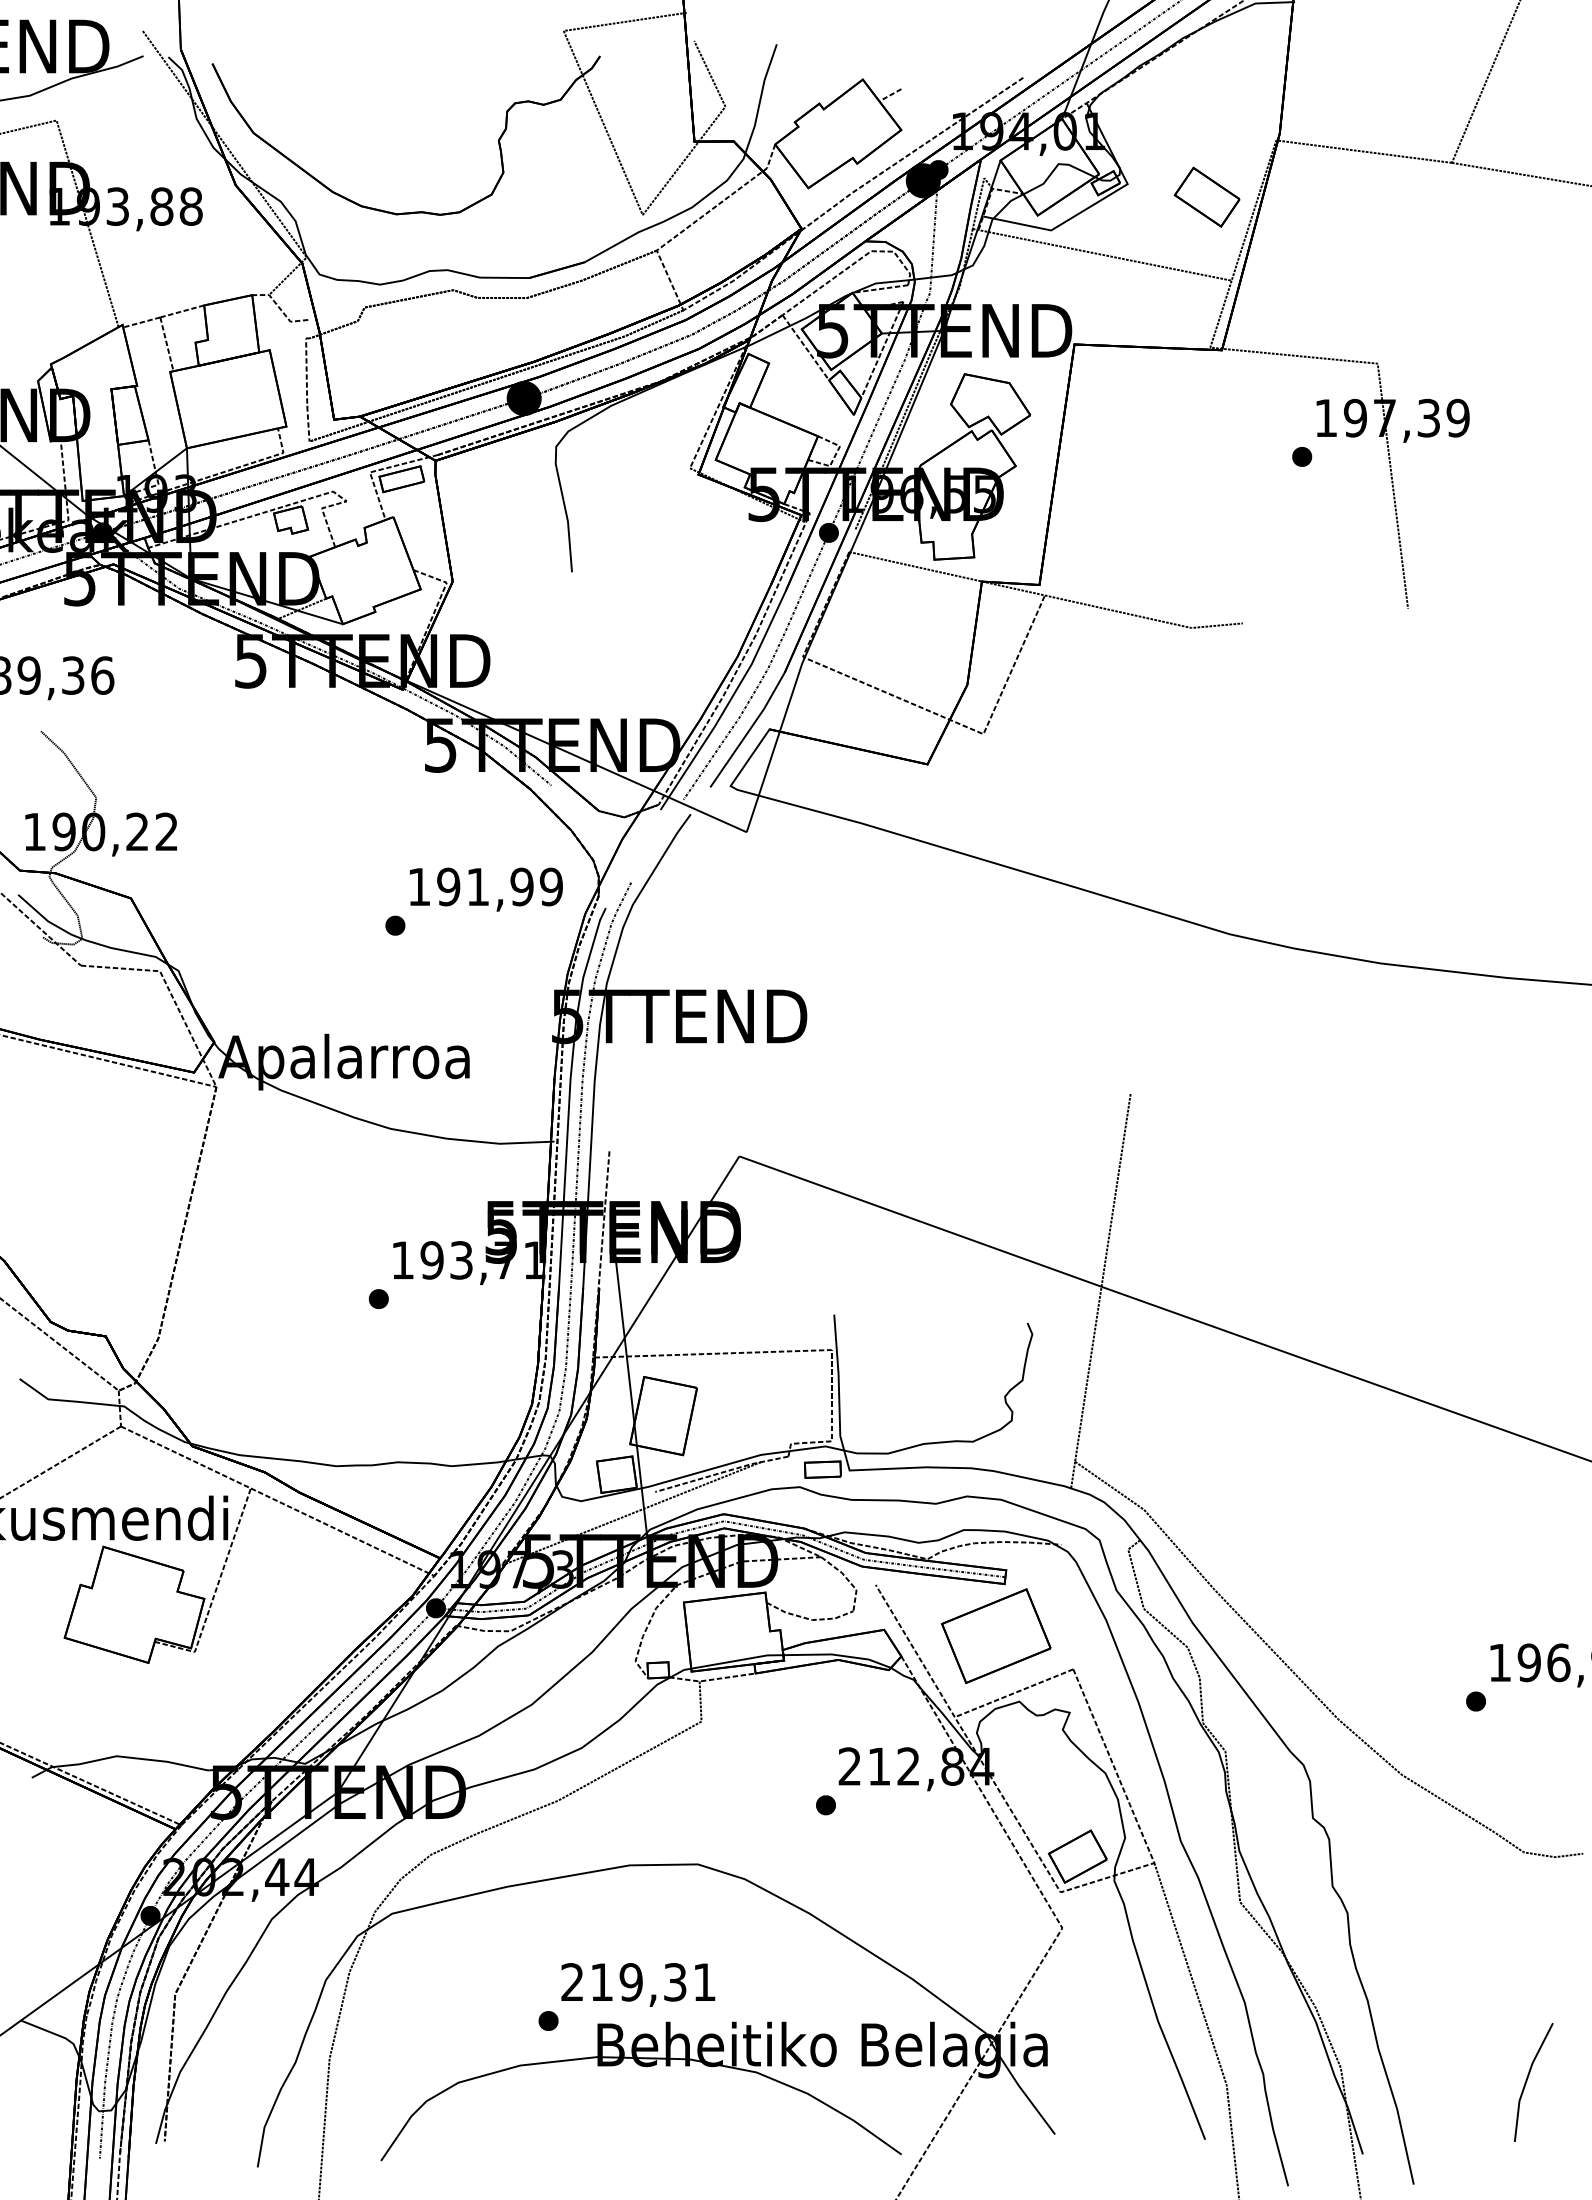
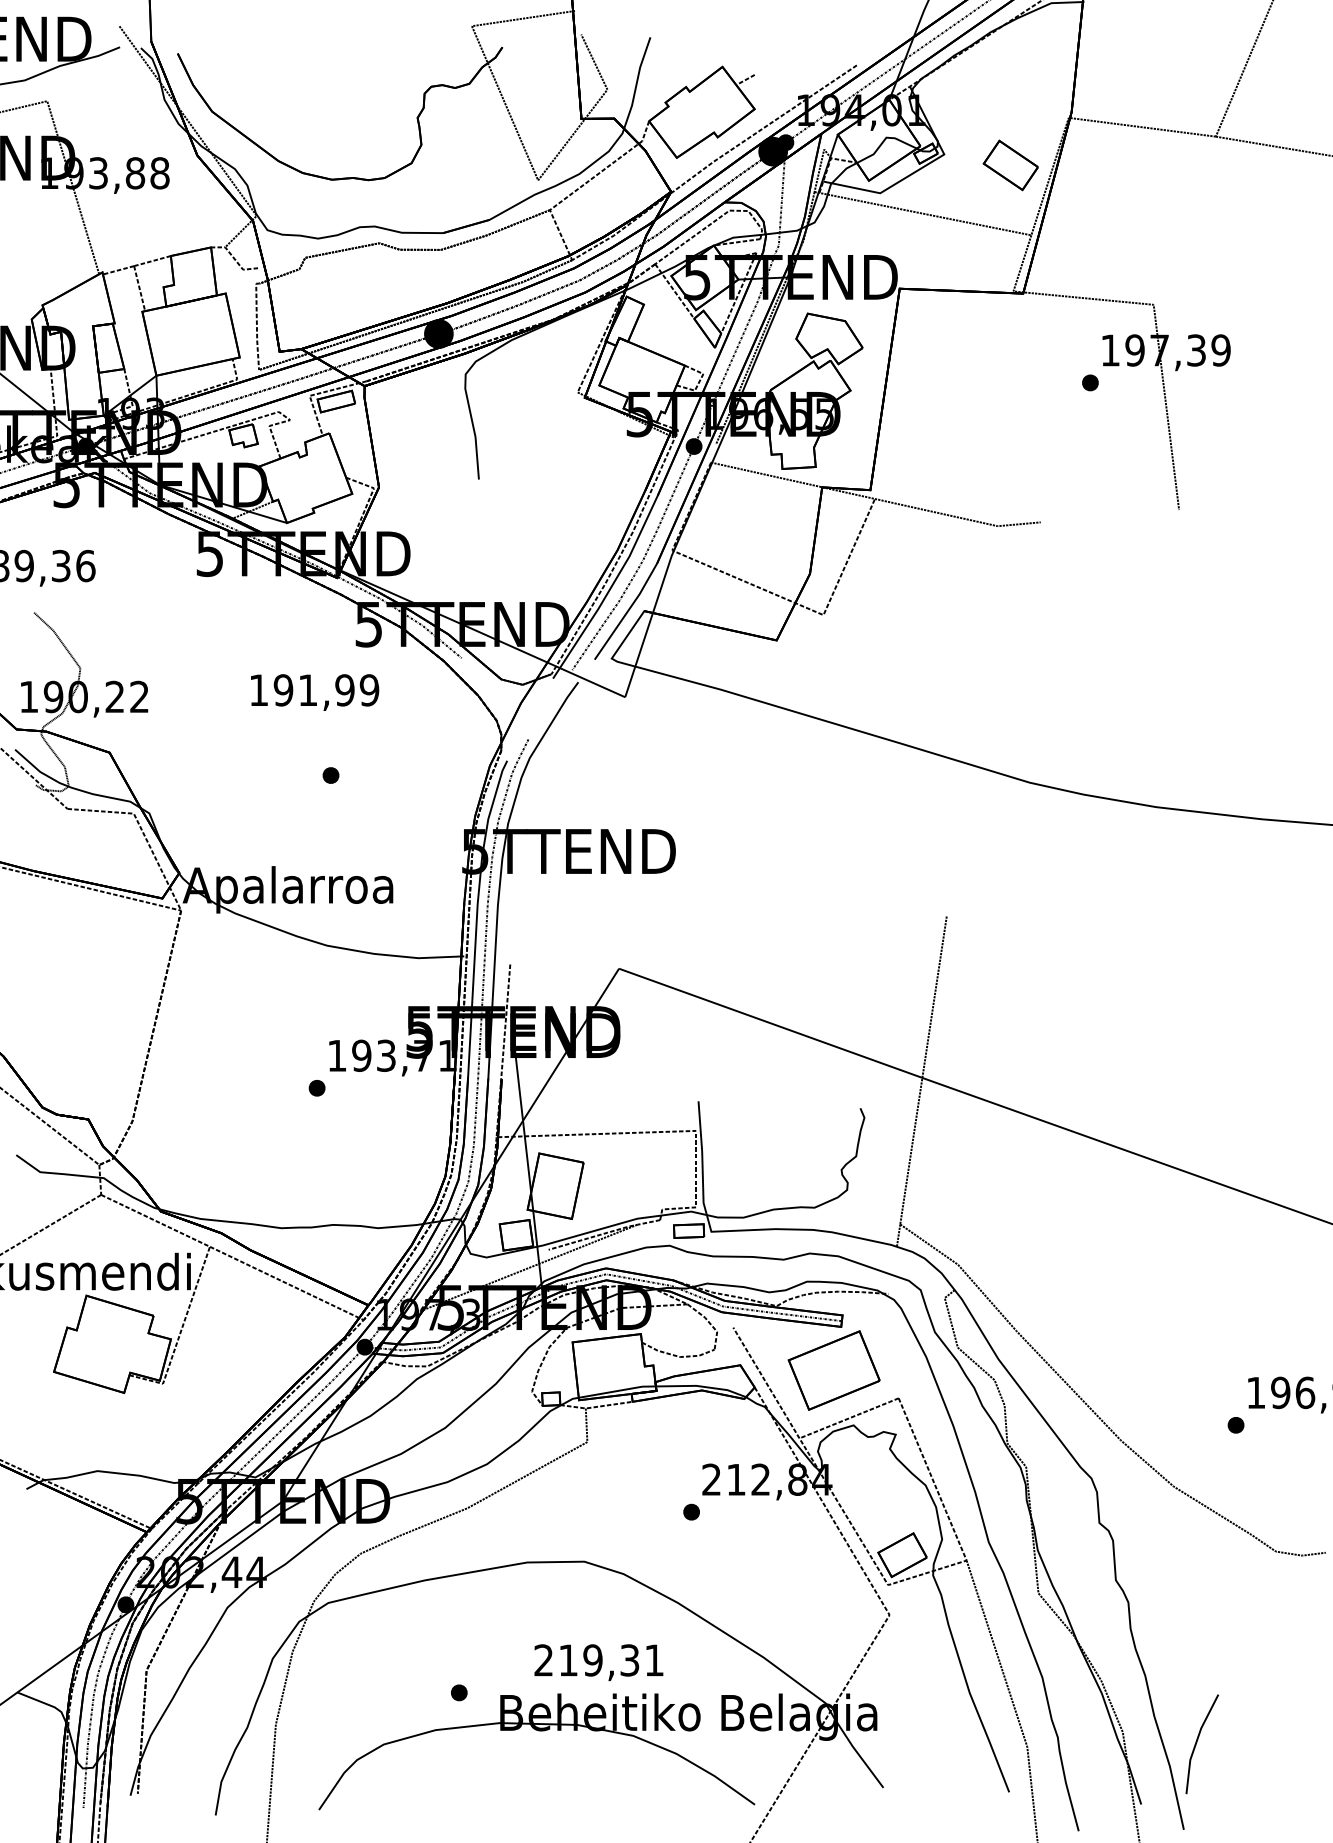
text: (486, 889) -> (315, 692), moved
text: (638, 1984) -> (599, 1662), moved
line: (1527, 2081) -> (1197, 1743), moved

